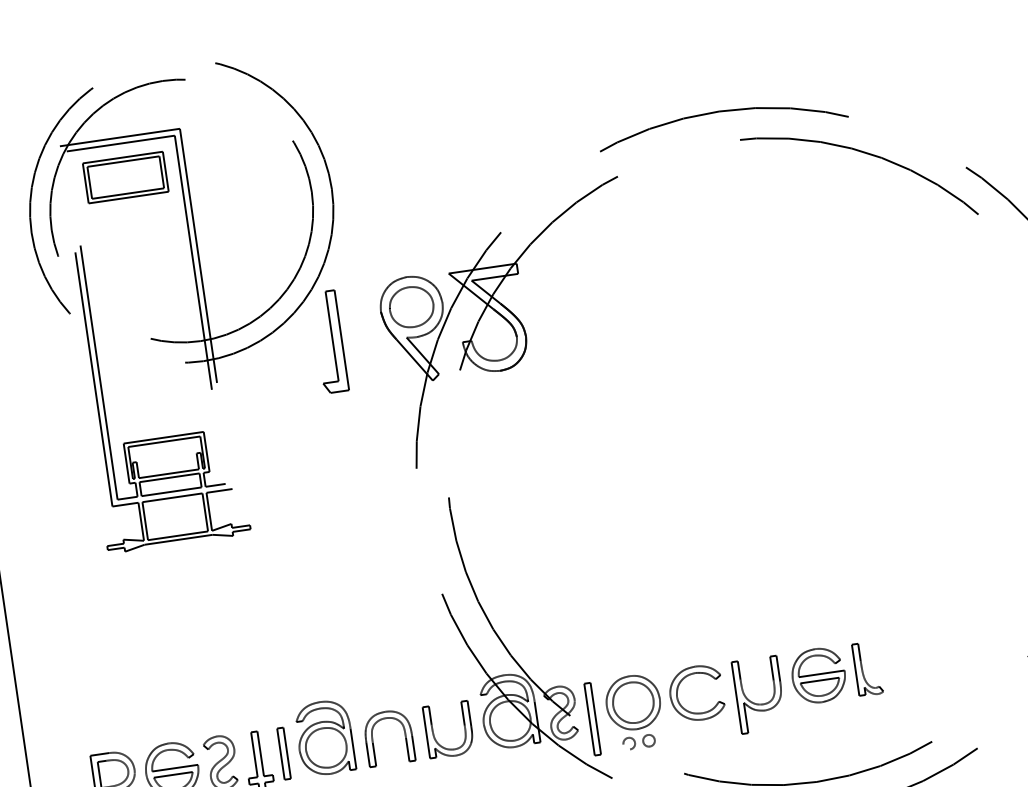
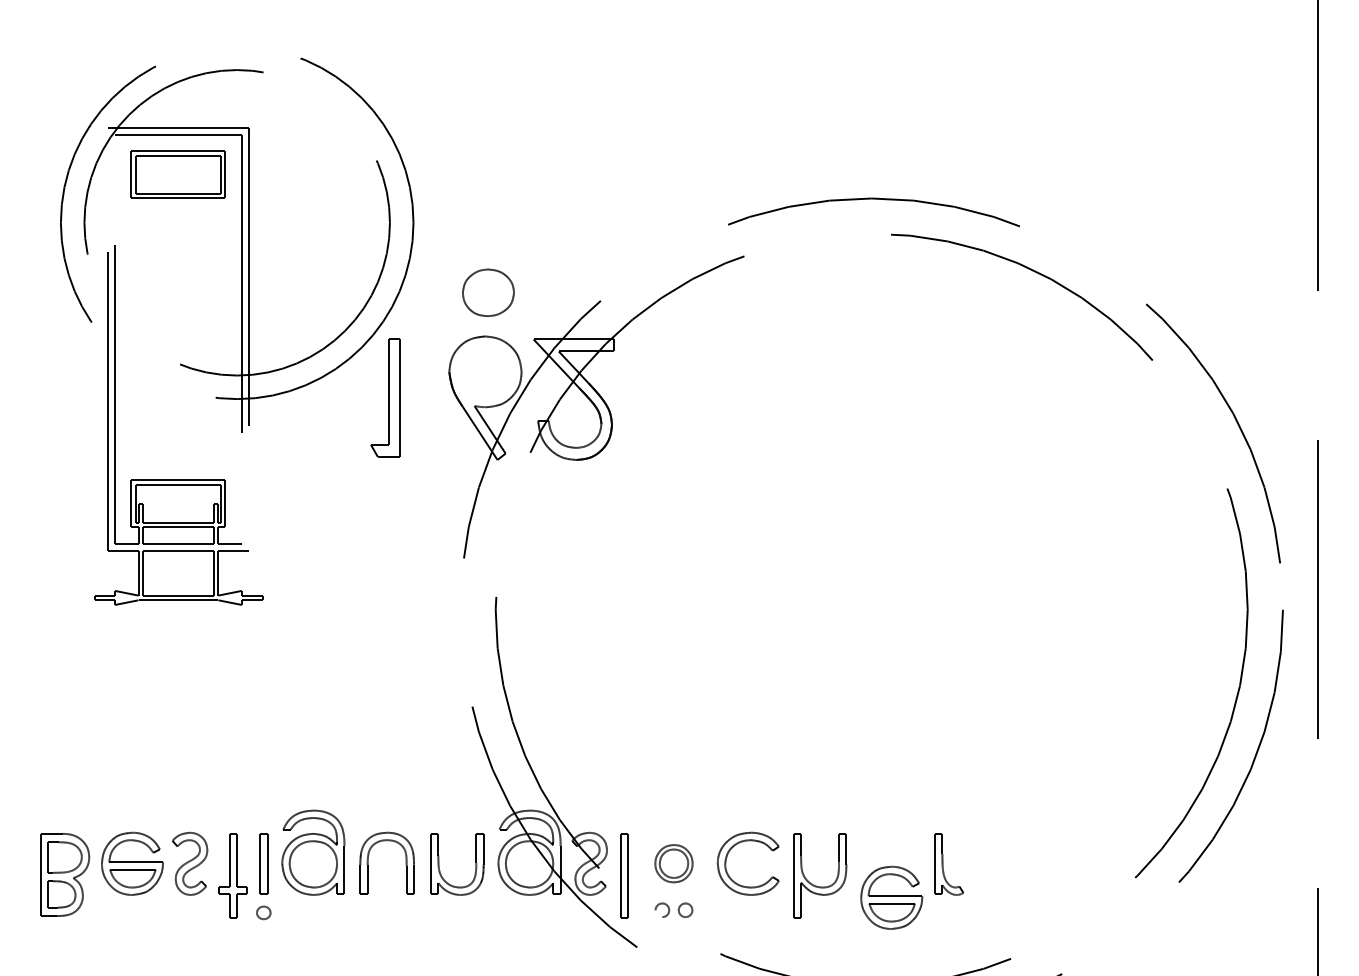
part: (411, 306) -> (488, 292), moved
part: (818, 675) -> (891, 897), moved
part: (632, 702) -> (673, 863), size x0.6

